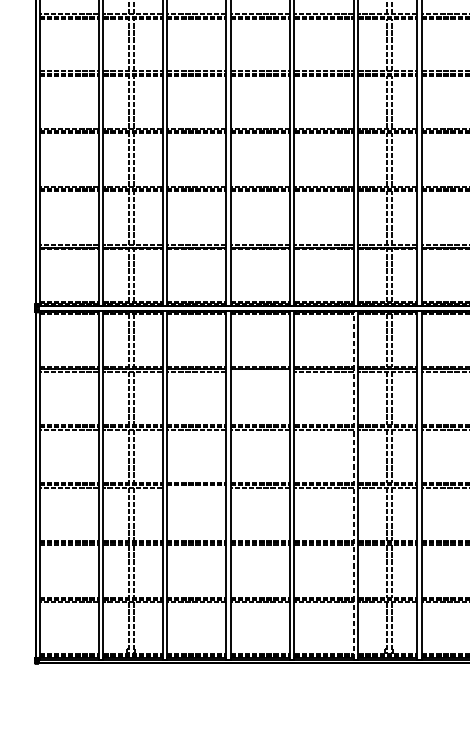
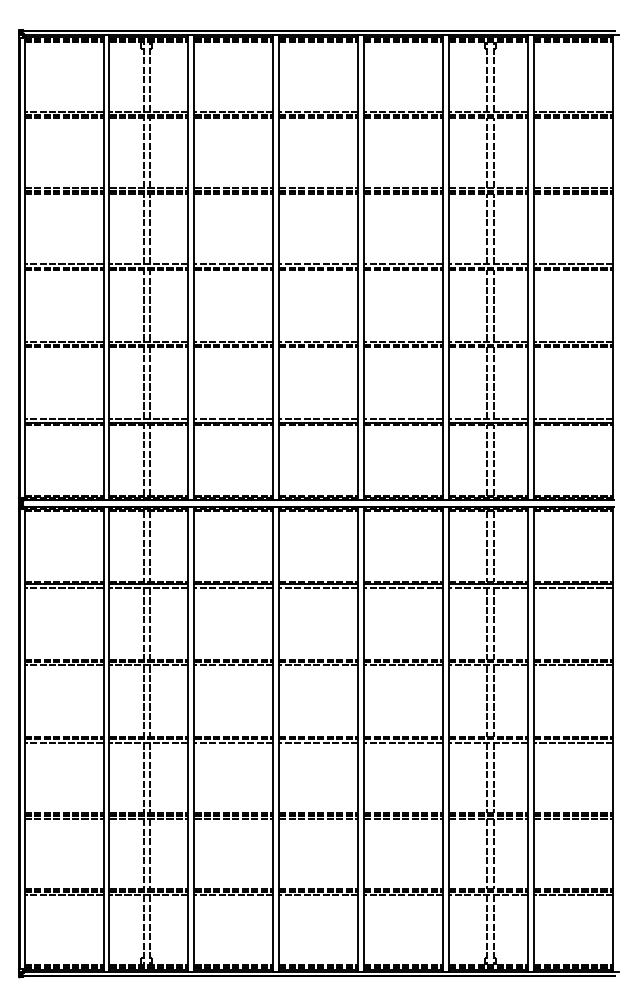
line: (260, 371) -> (318, 587), added
line: (353, 484) -> (443, 738), dashed -> solid
line: (196, 487) -> (233, 742), added

